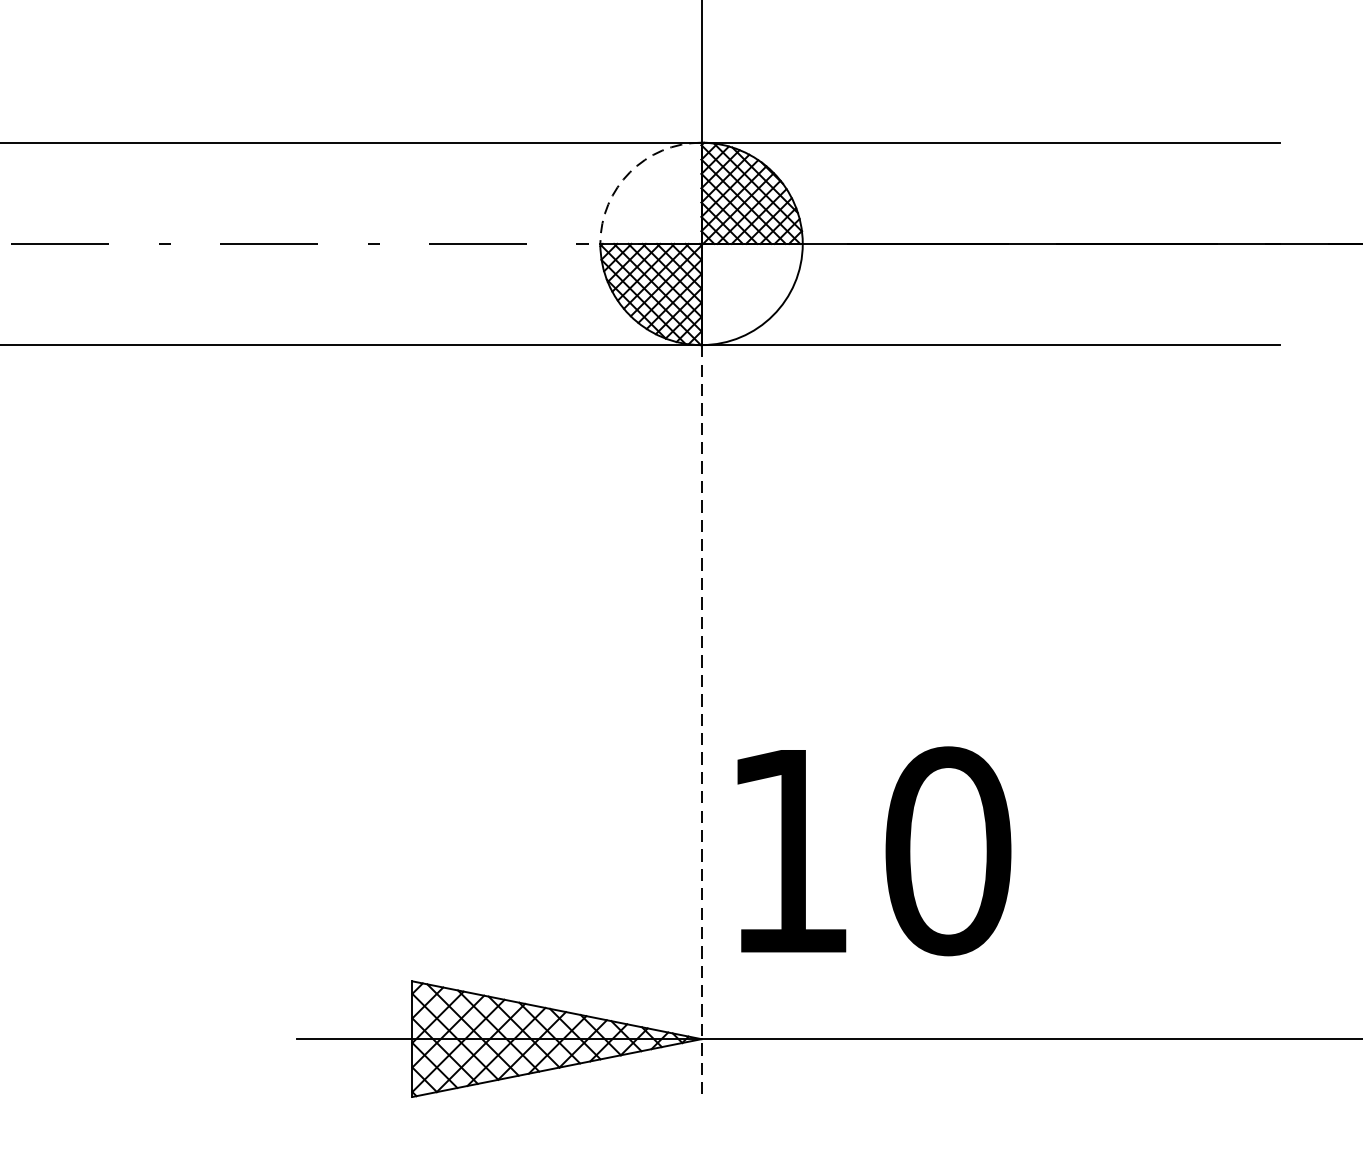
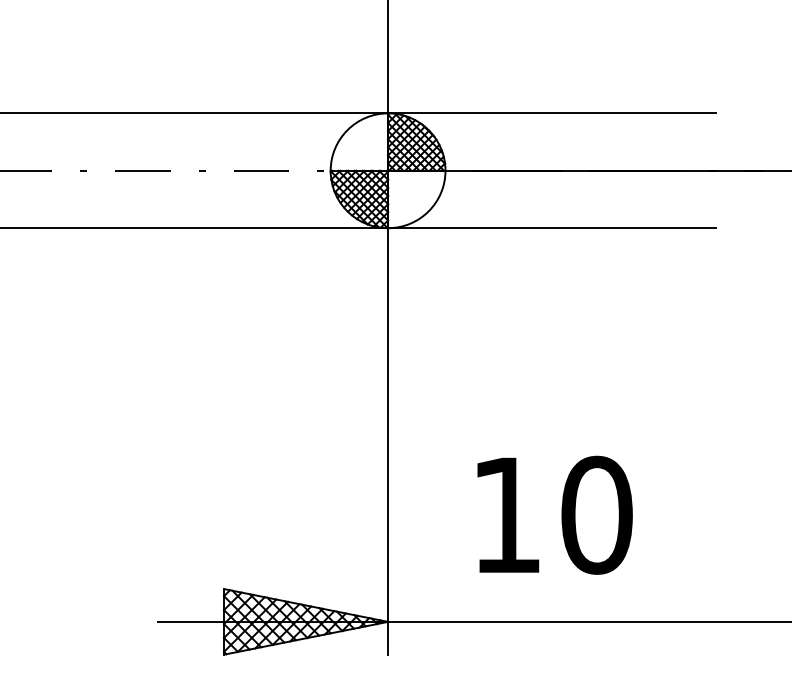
arc: (629, 172) -> (347, 130), dashed -> solid
line: (702, 721) -> (388, 441), dashed -> solid
text: (873, 849) -> (554, 514), moved

